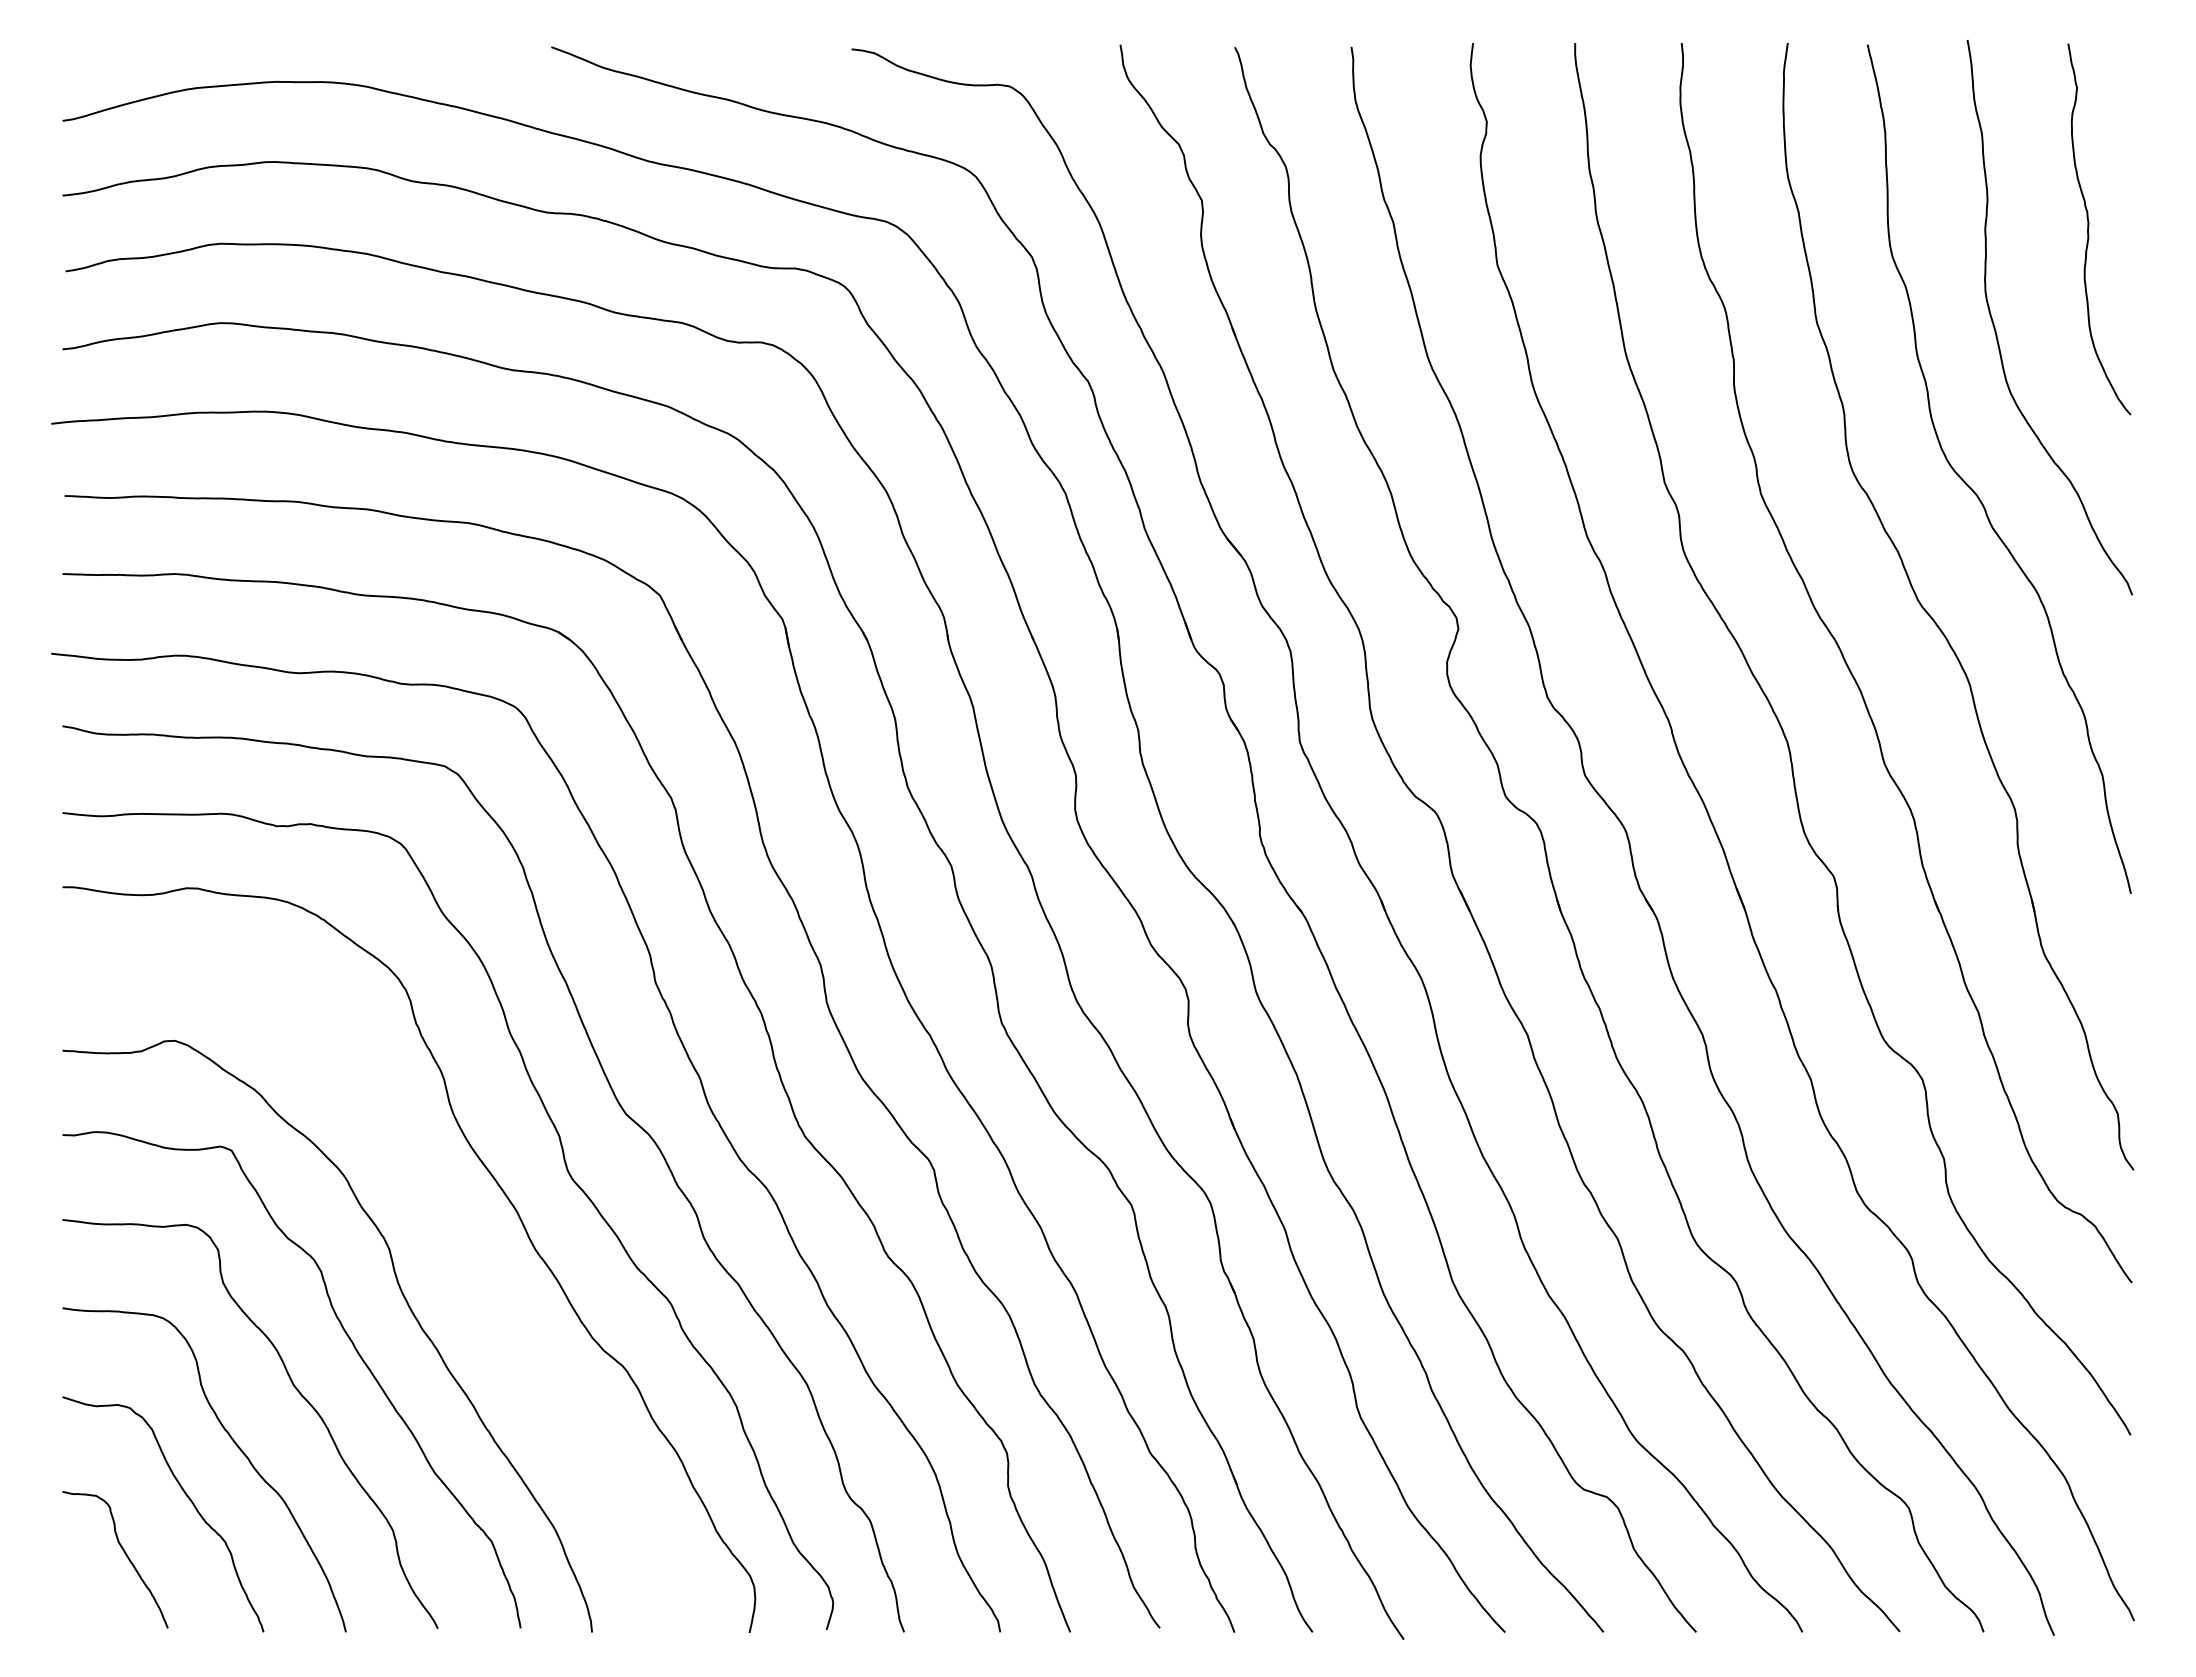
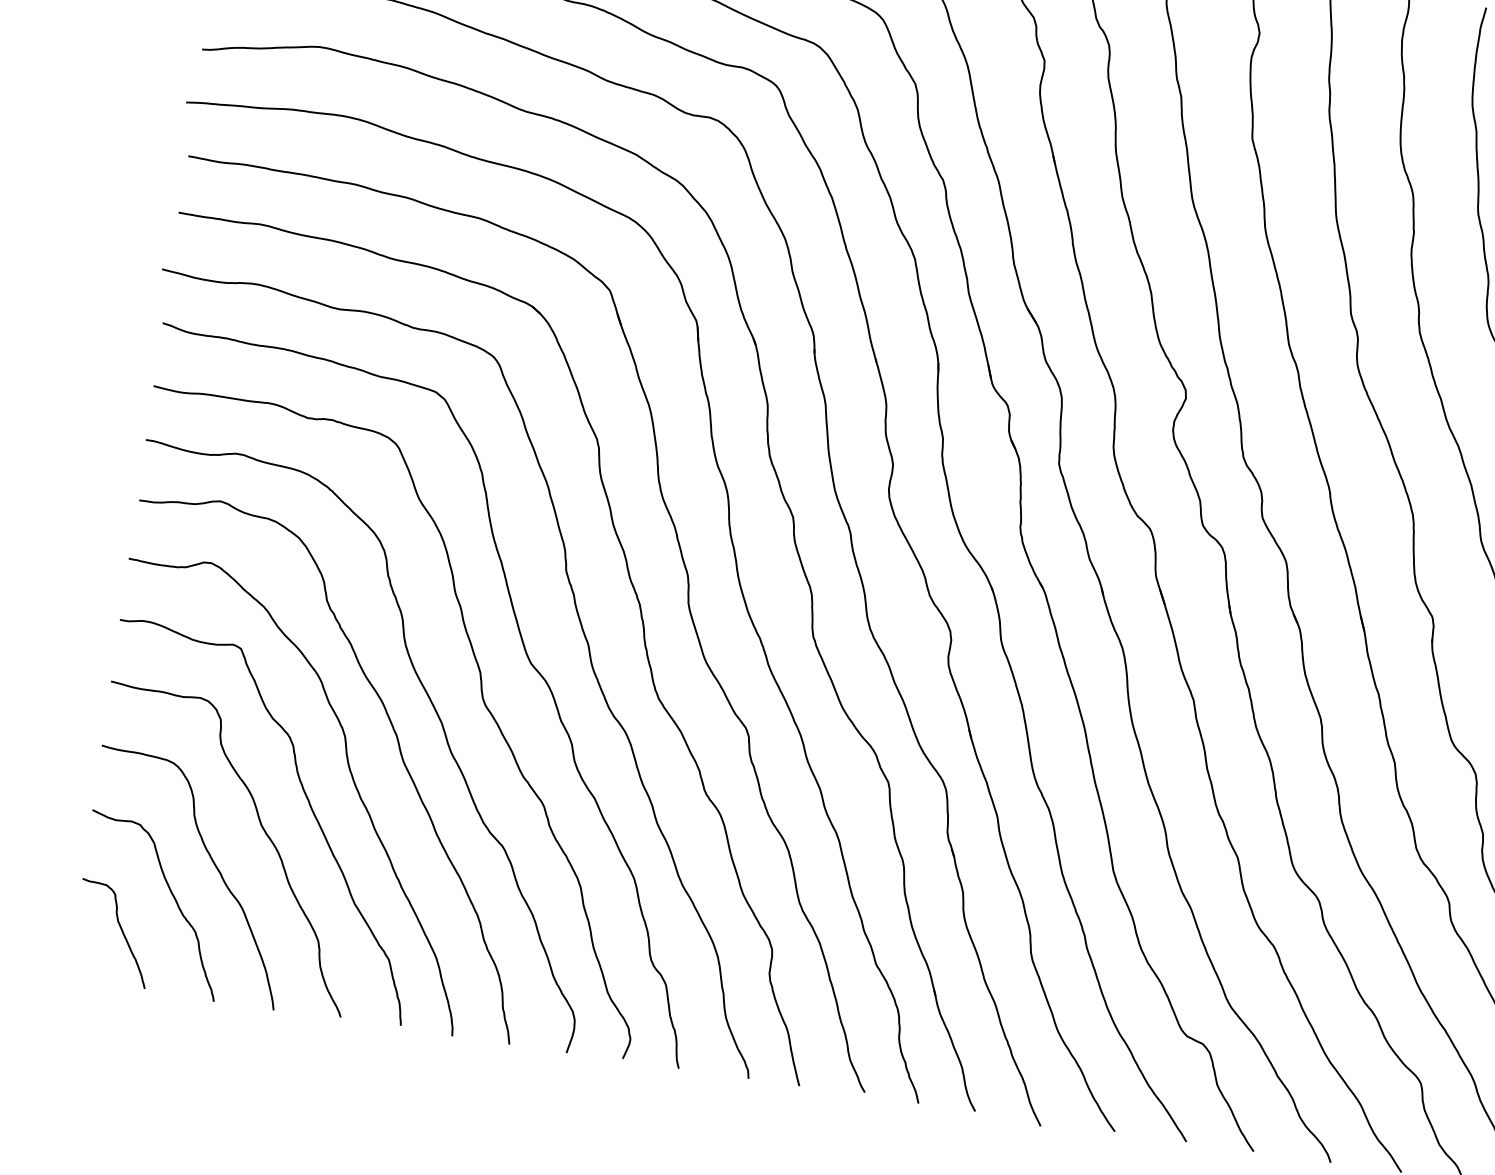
curve: (464, 1255) -> (399, 749), added

